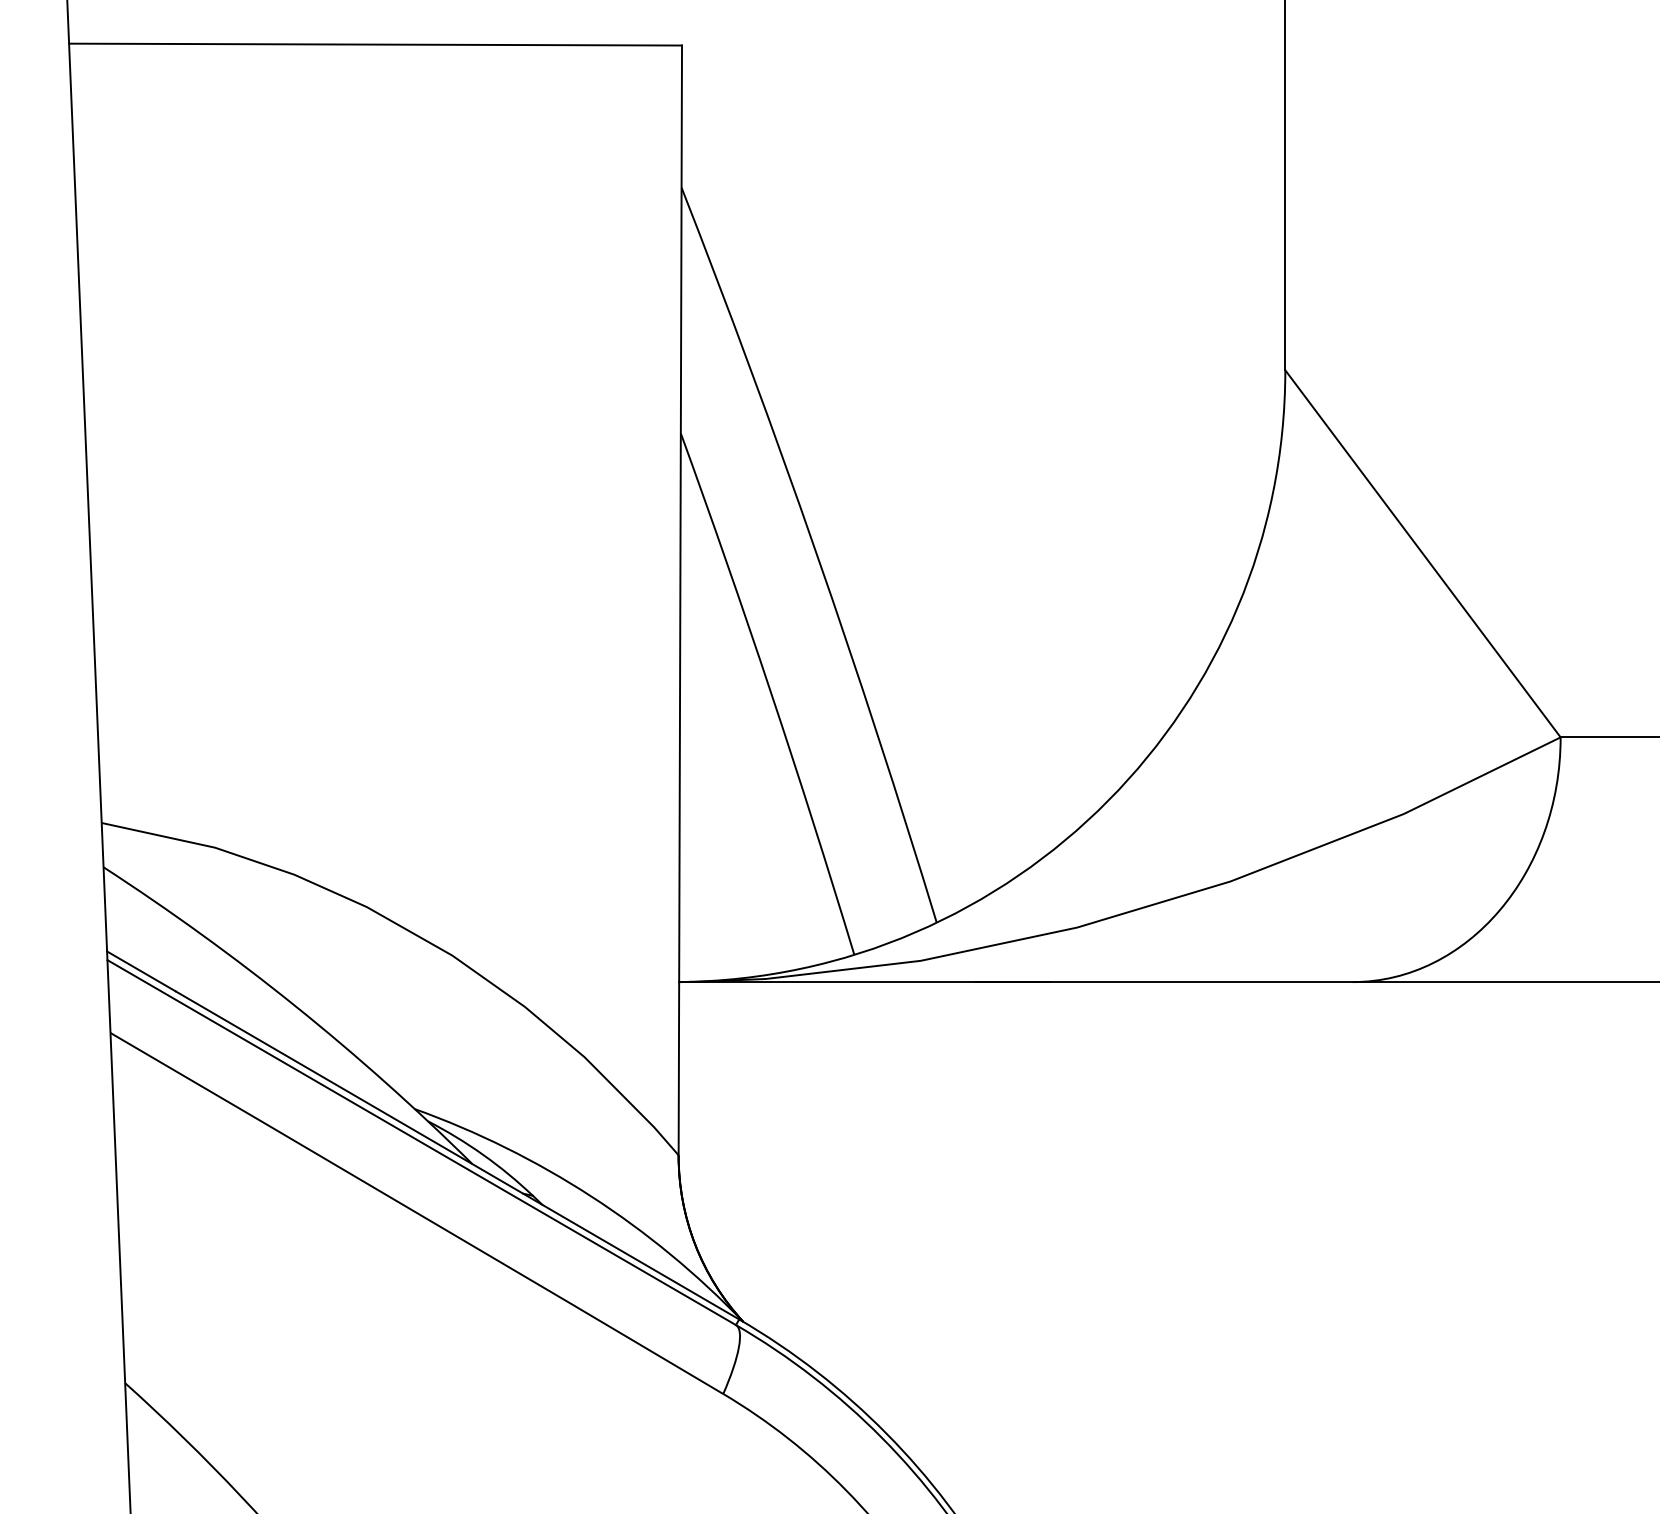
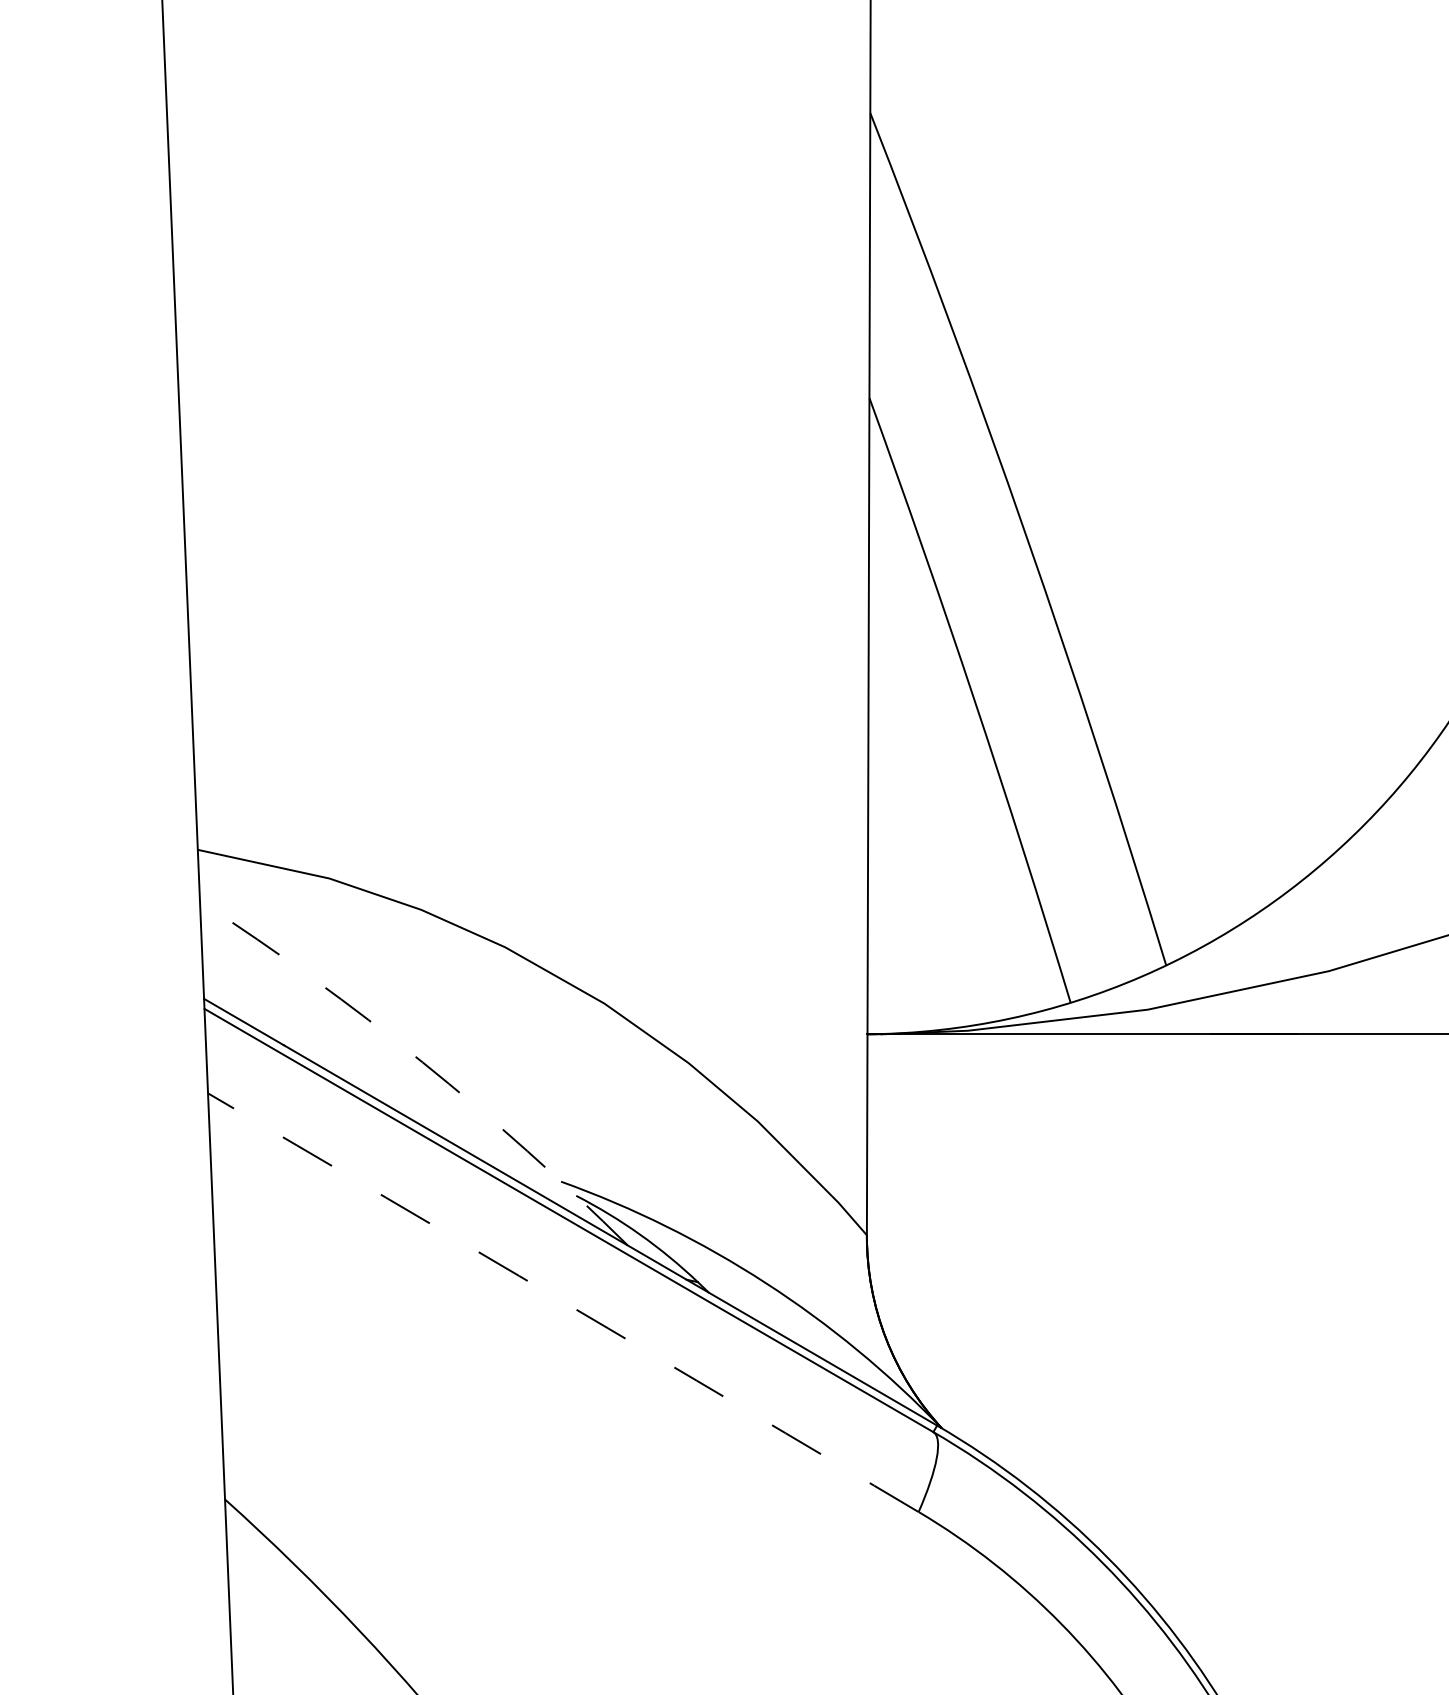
arc: (295, 1006) -> (422, 1062), solid -> dashed
arc: (417, 1213) -> (564, 1302), solid -> dashed

